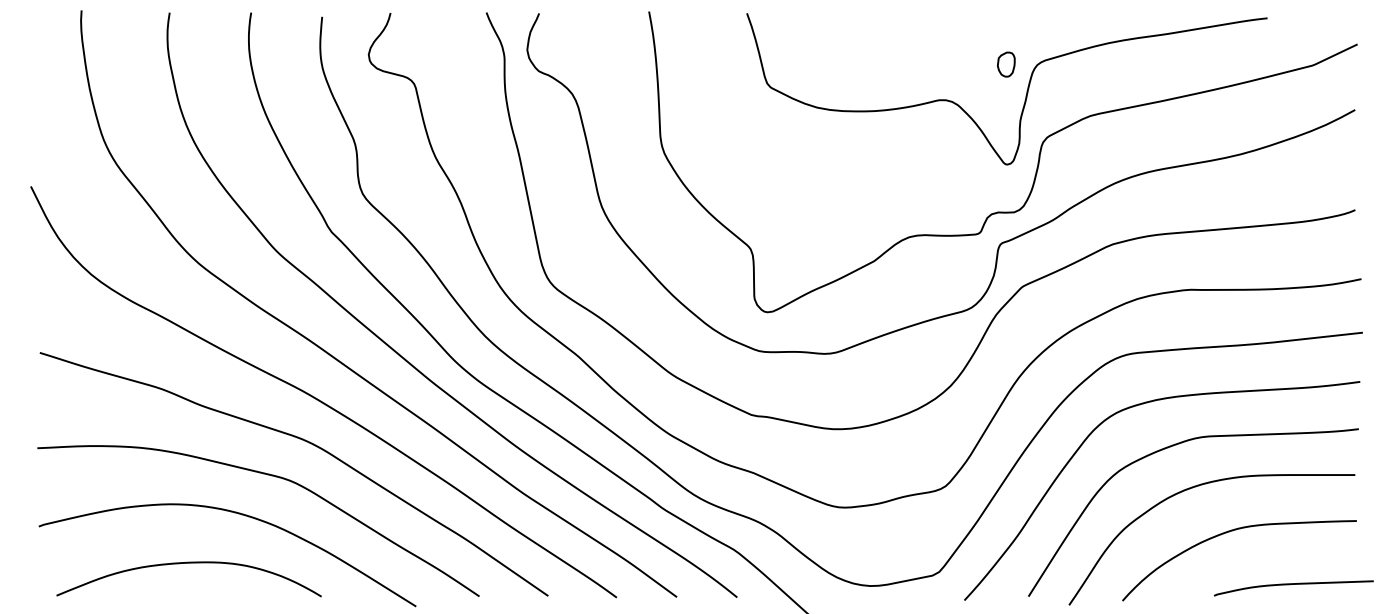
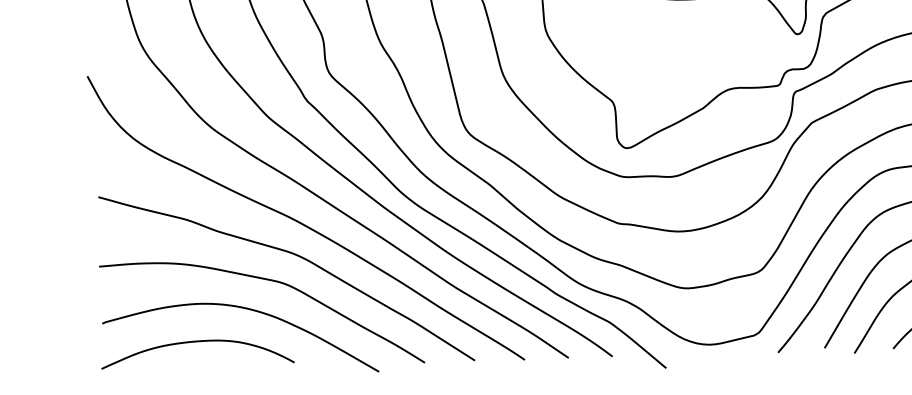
curve: (188, 563) -> (196, 342), moved

